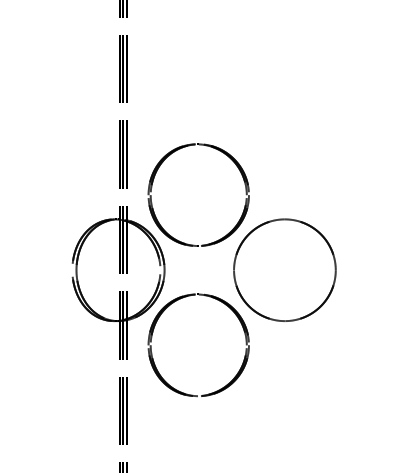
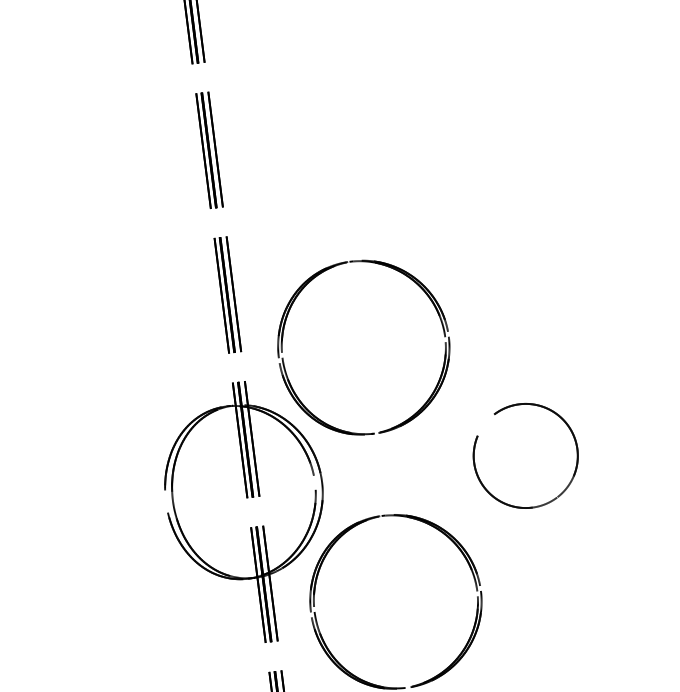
part: (284, 269) -> (524, 454), size x0.6

